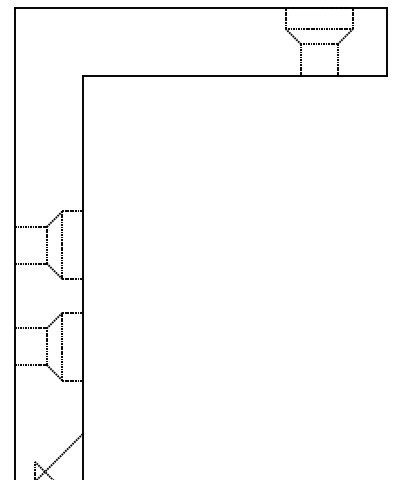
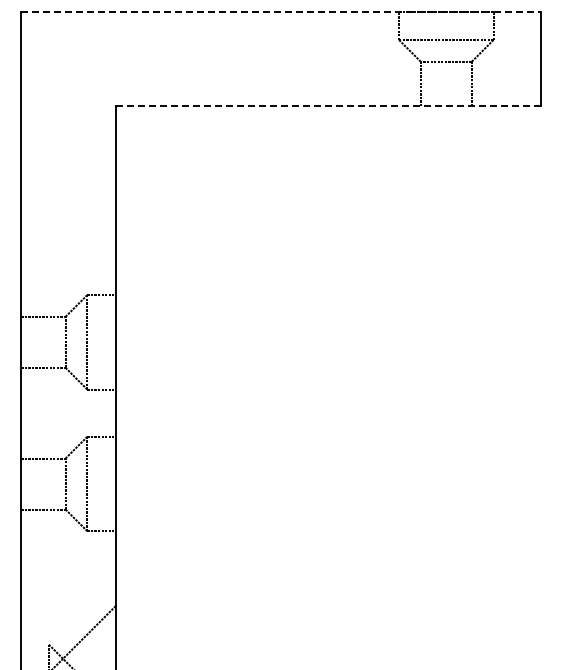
line: (201, 8) -> (281, 11), solid -> dashed
line: (235, 76) -> (328, 106), solid -> dashed

